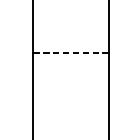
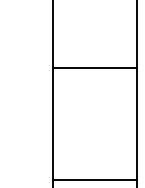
line: (71, 53) -> (95, 68), dashed -> solid

